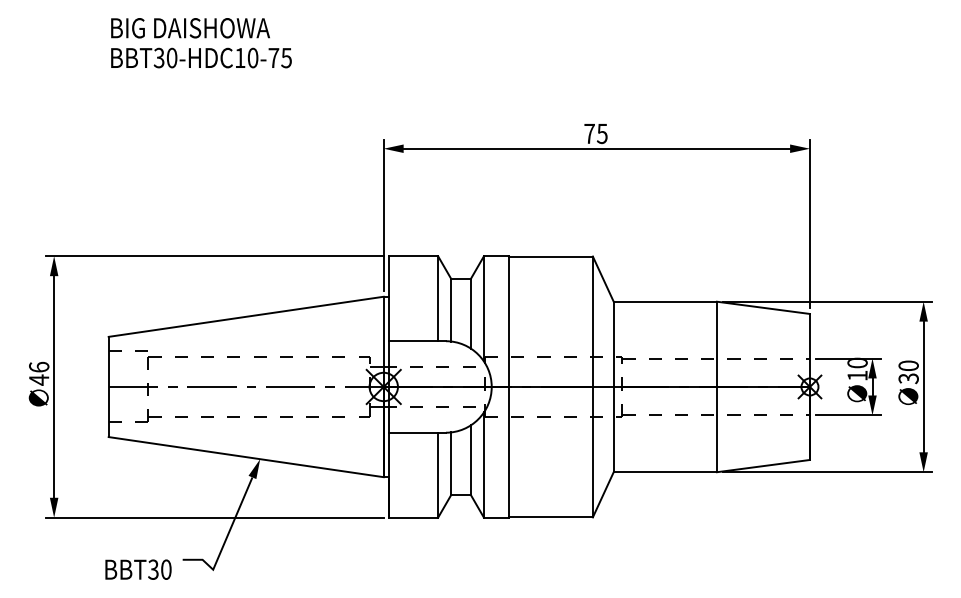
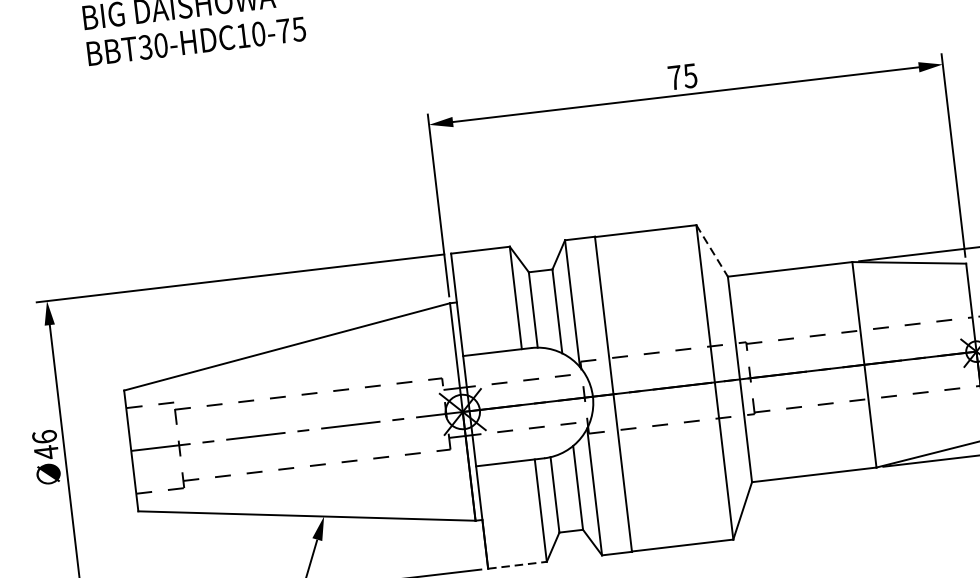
line: (603, 279) -> (712, 251), solid -> dashed
line: (414, 517) -> (518, 564), solid -> dashed

